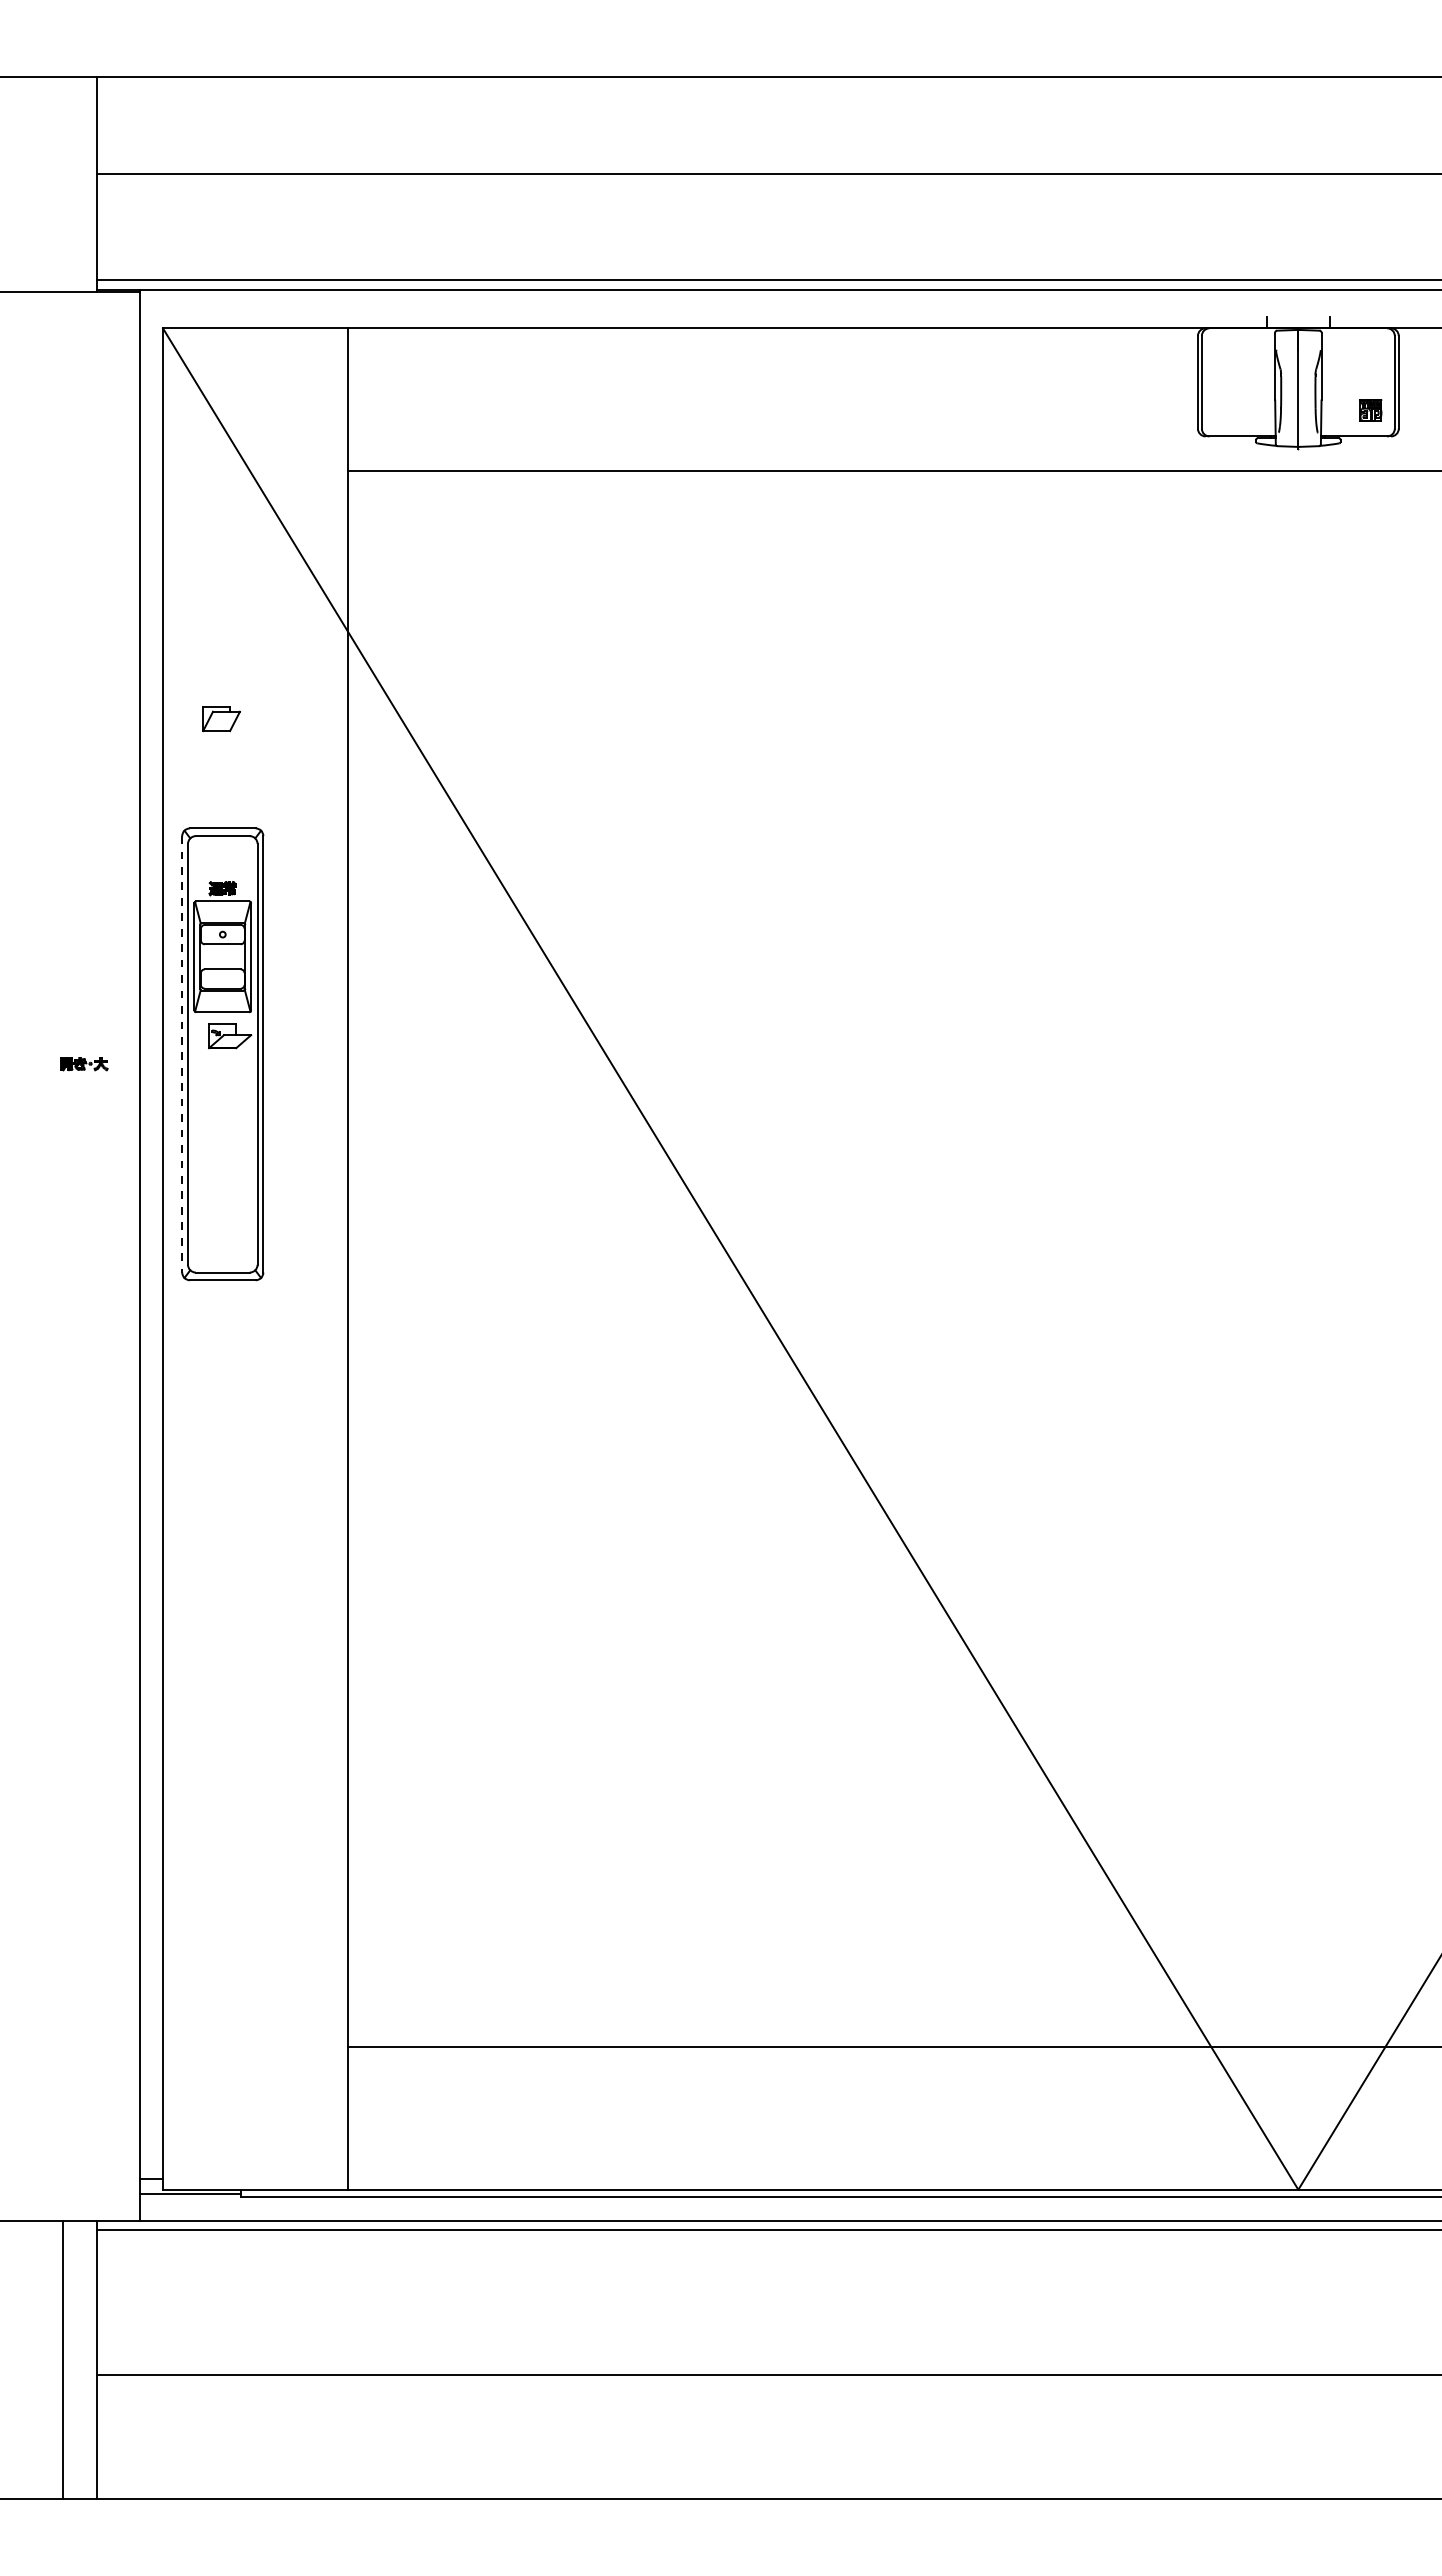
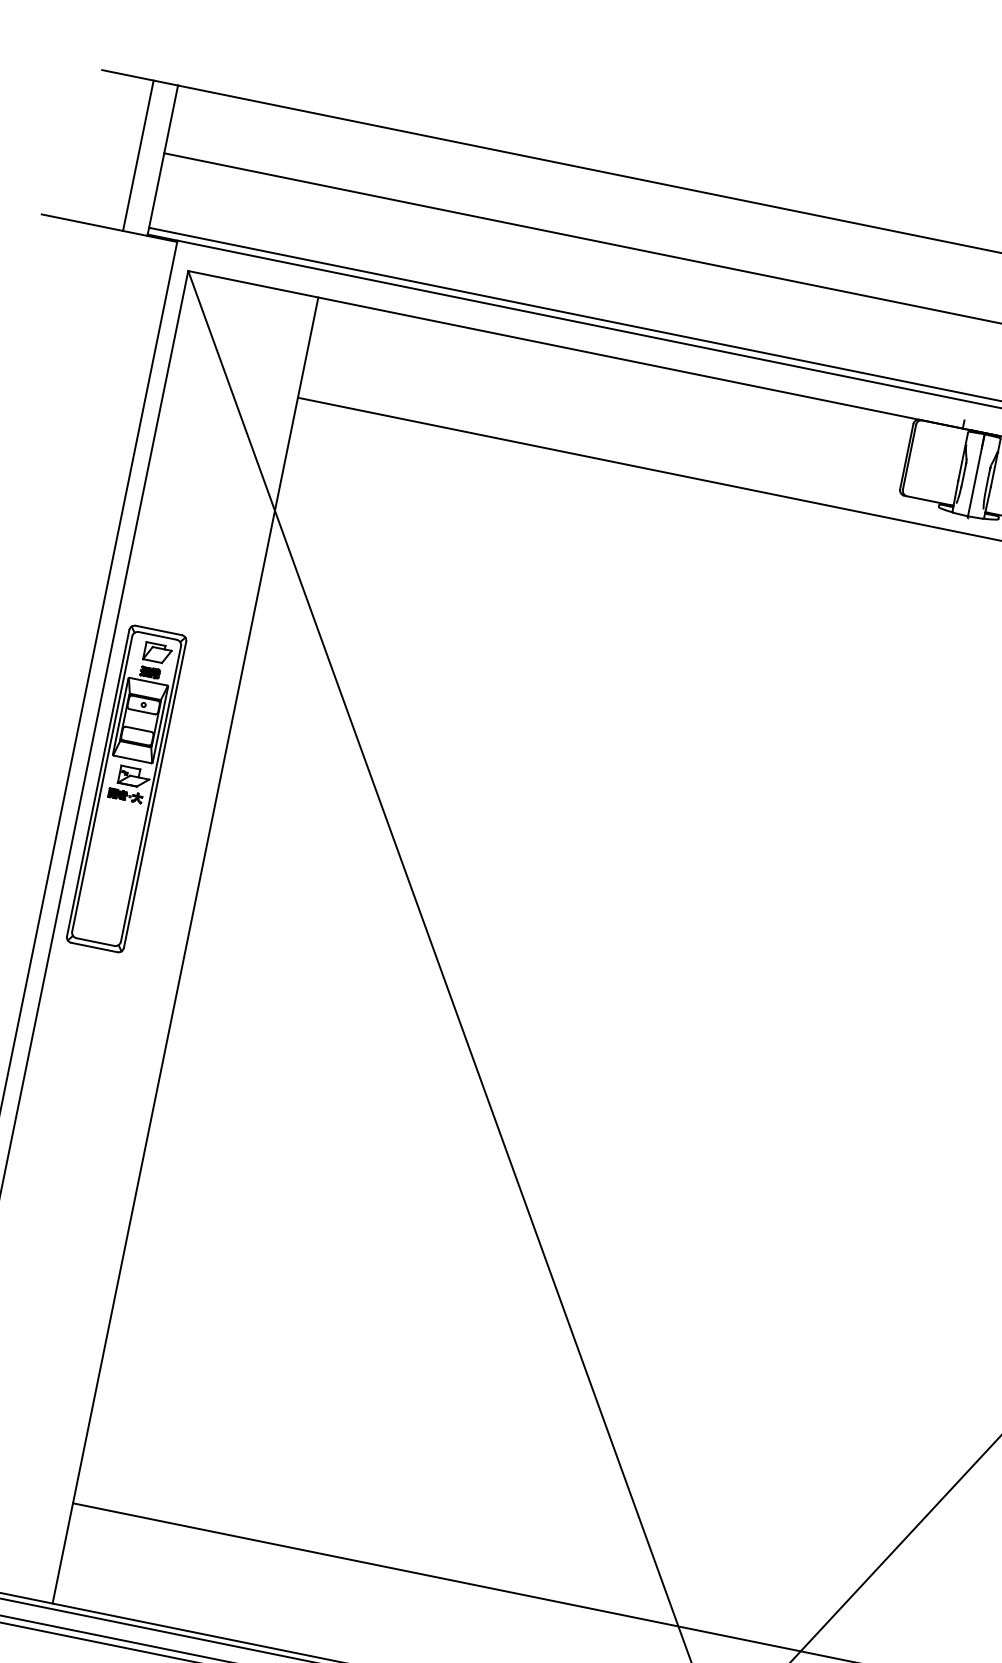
line: (62, 184) -> (138, 155), added
part: (221, 719) -> (157, 653), moved
line: (182, 1054) -> (98, 783), dashed -> solid
part: (84, 1064) -> (125, 796), moved

